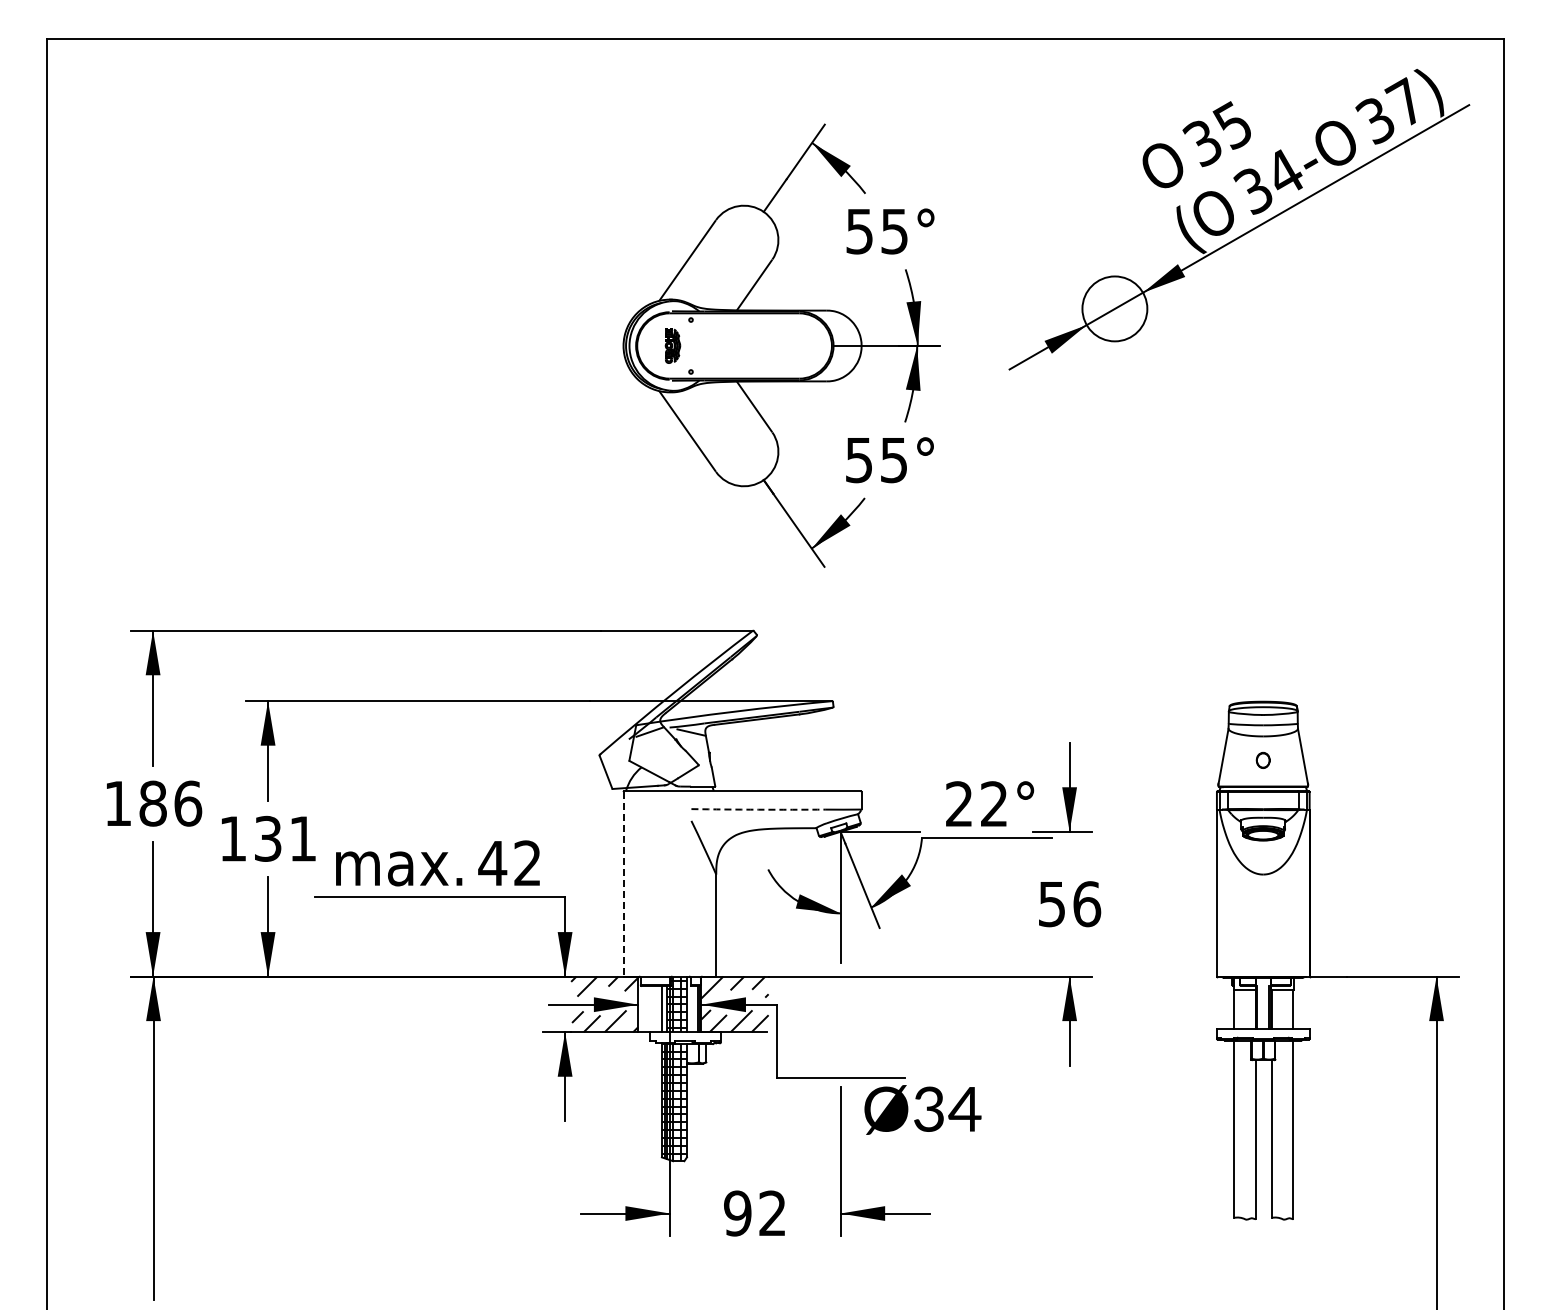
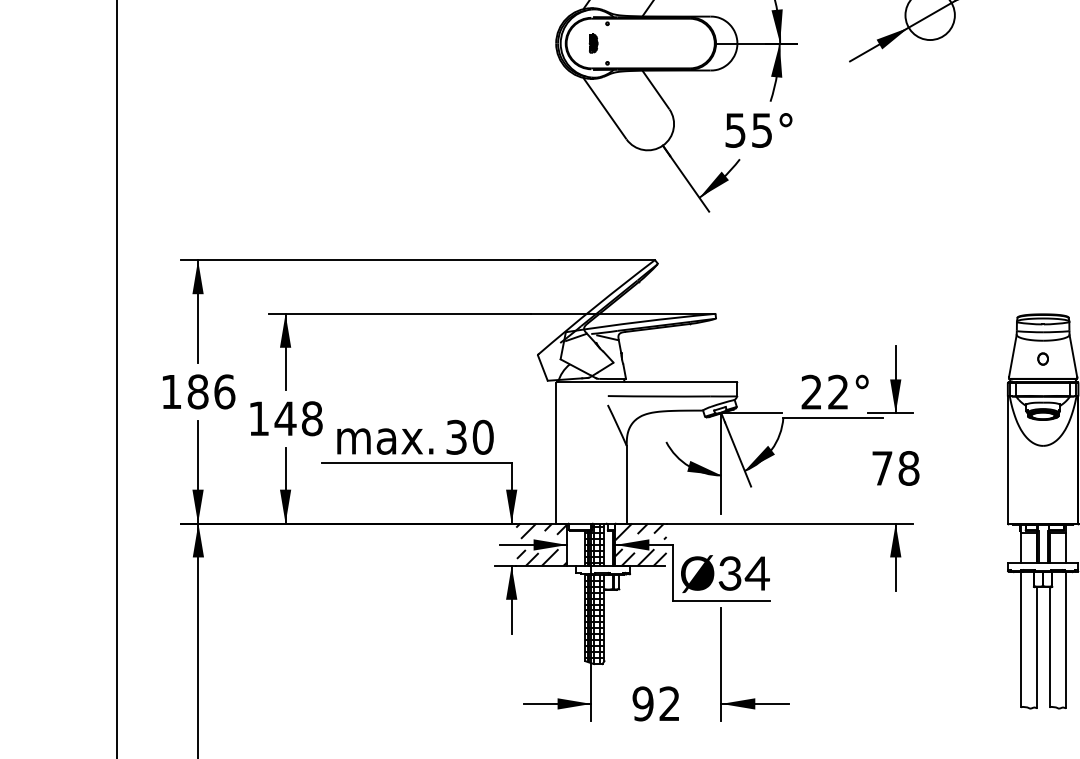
part: (672, 346) -> (593, 43), size x0.71
arc: (758, 809) -> (658, 396), dashed -> solid
text: (284, 838) -> (298, 418), 131 -> 148
text: (509, 863) -> (469, 437), 42 -> 30
line: (623, 884) -> (556, 453), dashed -> solid
text: (1070, 904) -> (896, 468), 56 -> 78
hatch: (663, 1008) -> (586, 547), added
text: (922, 1109) -> (725, 573), moved

